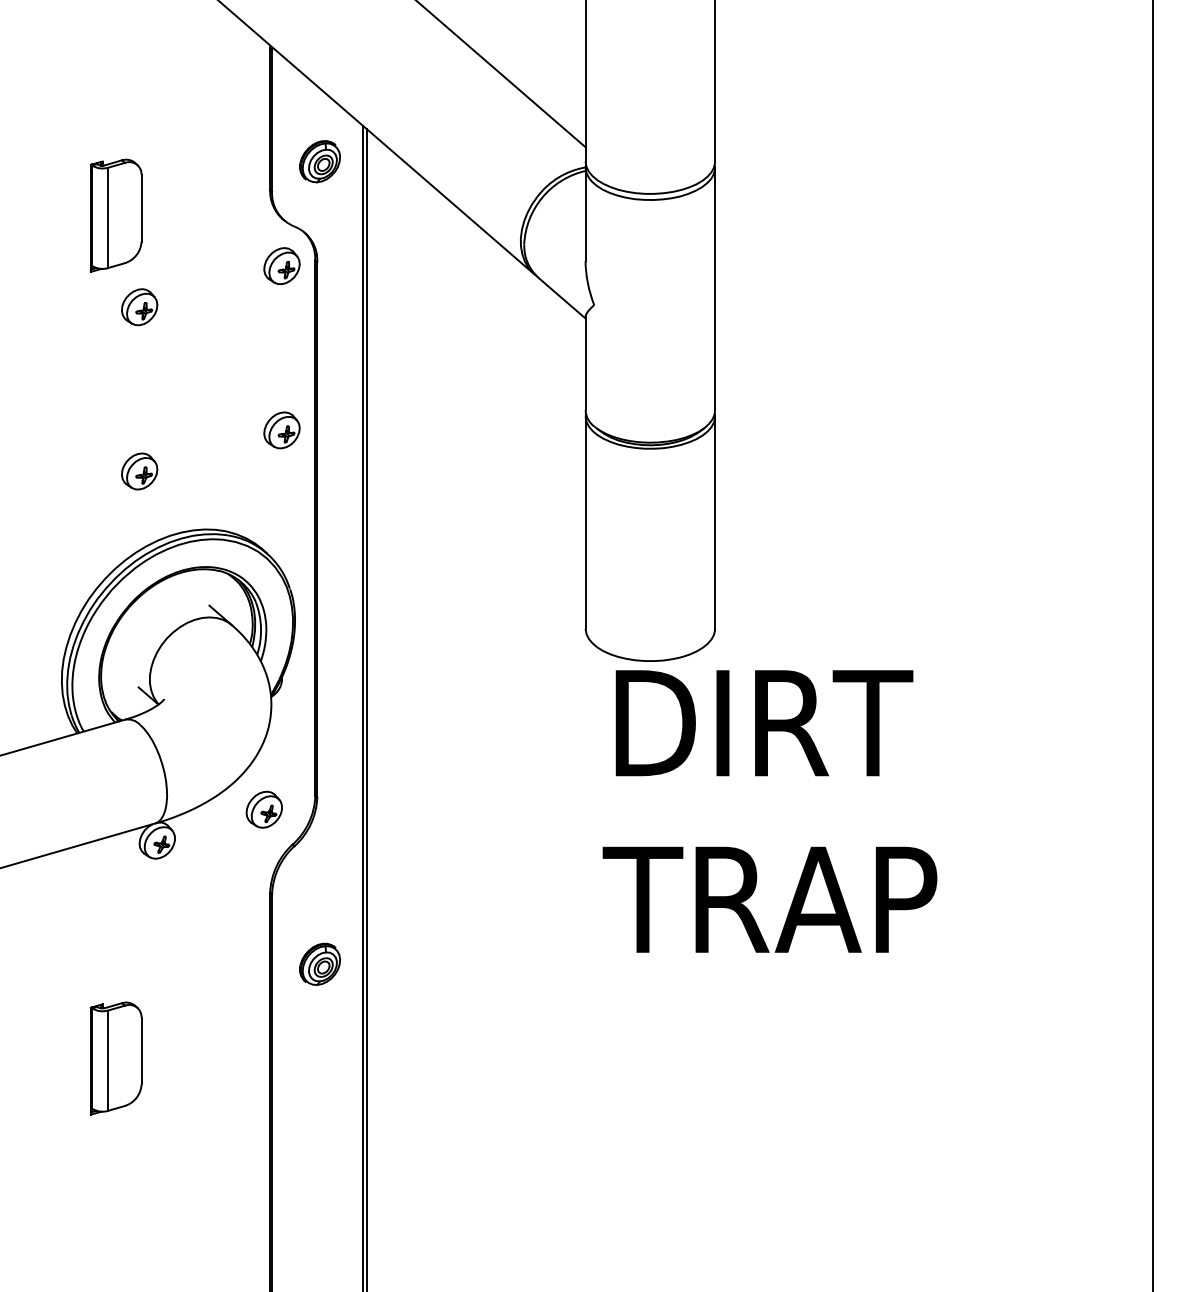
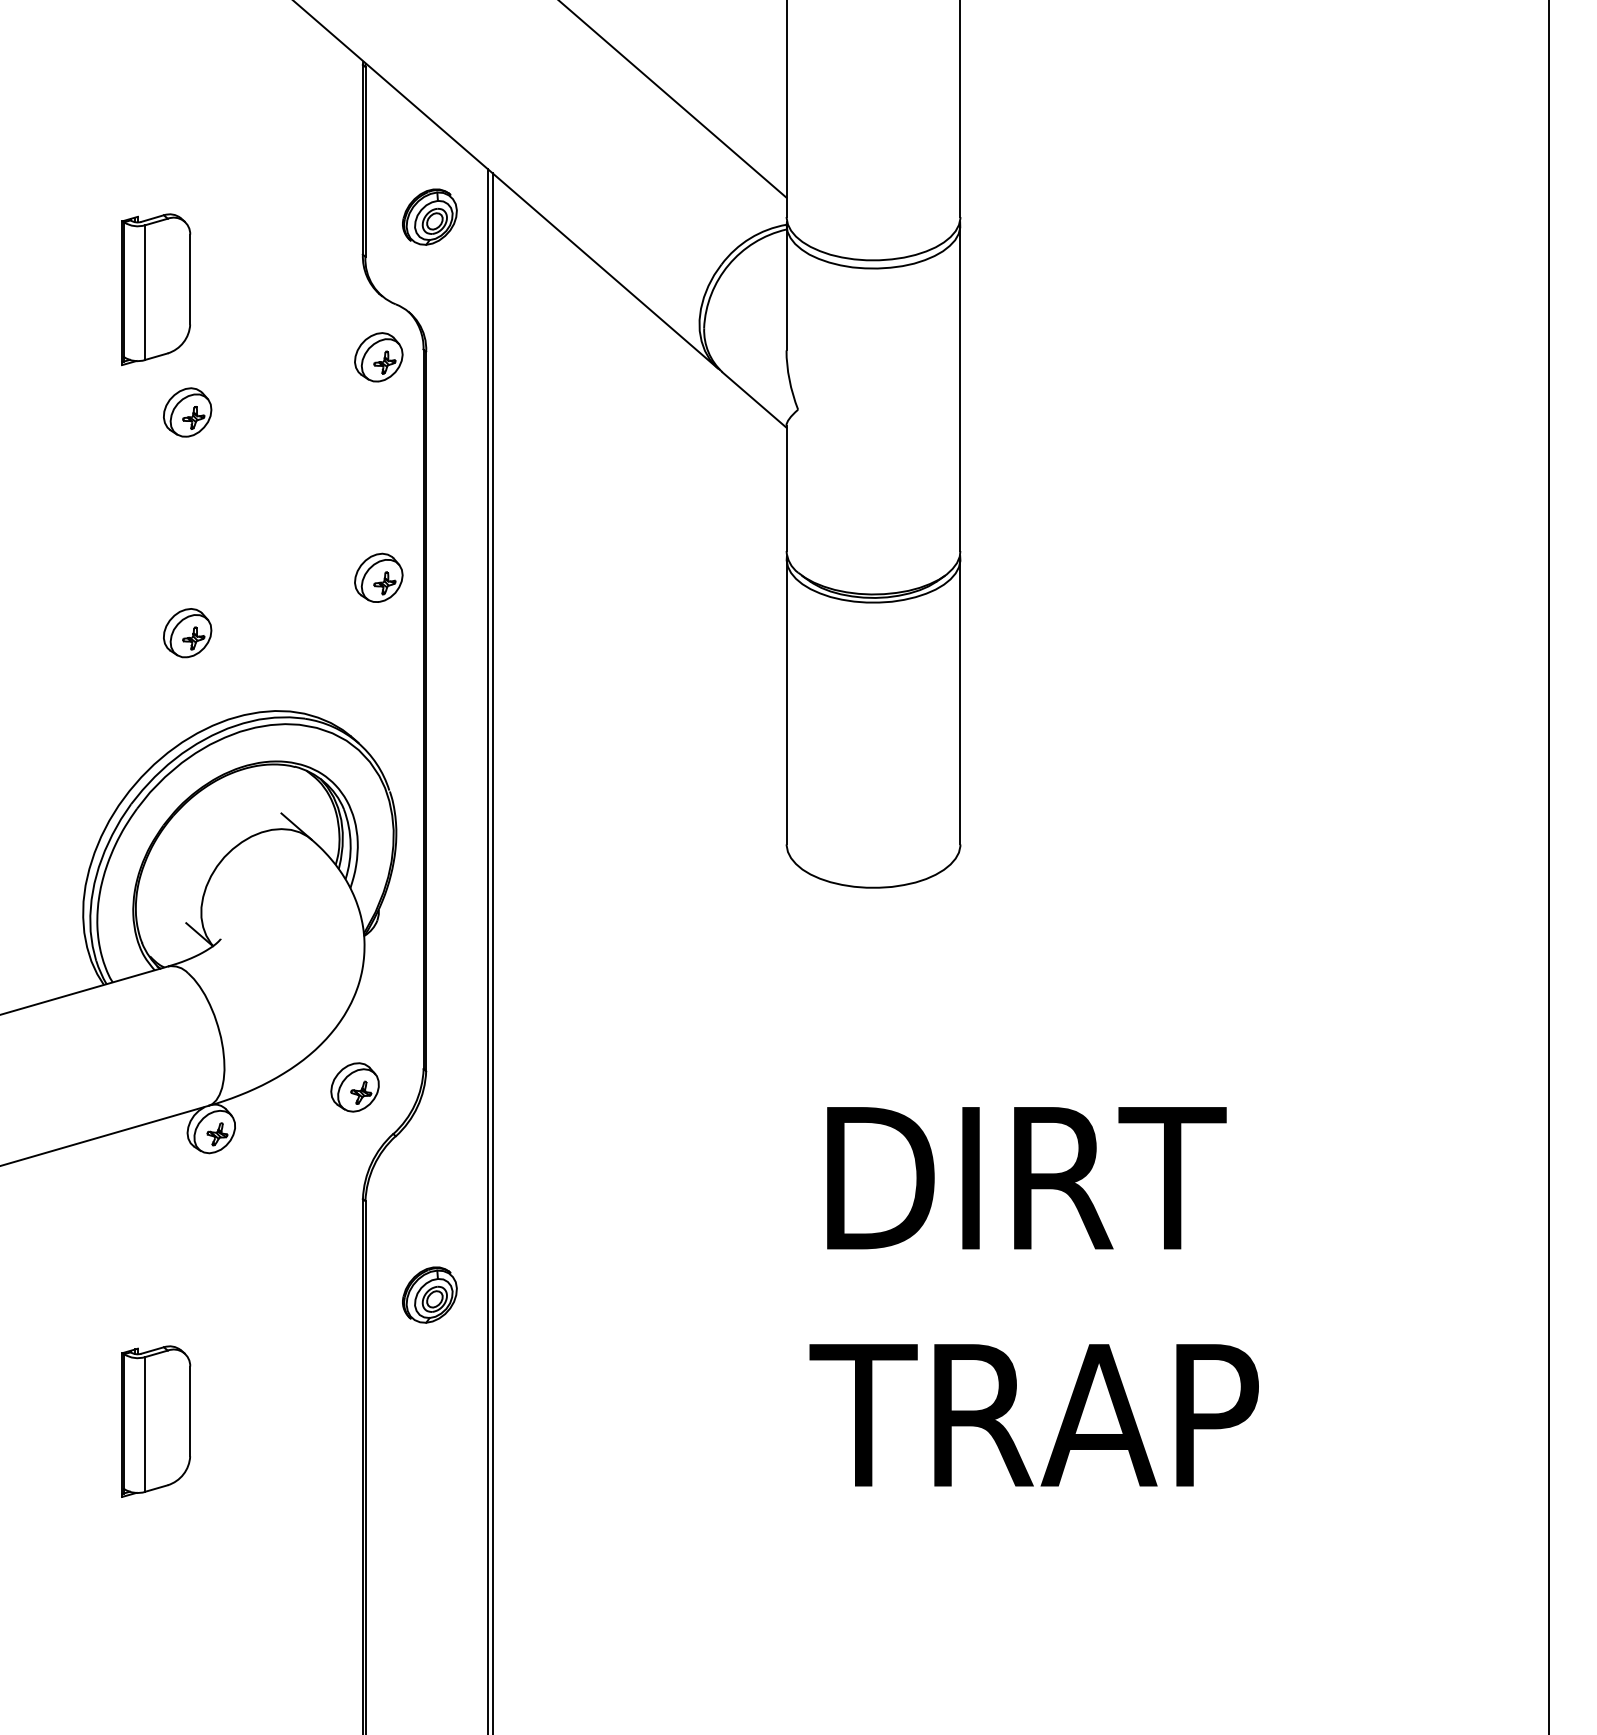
text: (769, 811) -> (1033, 1296), moved

